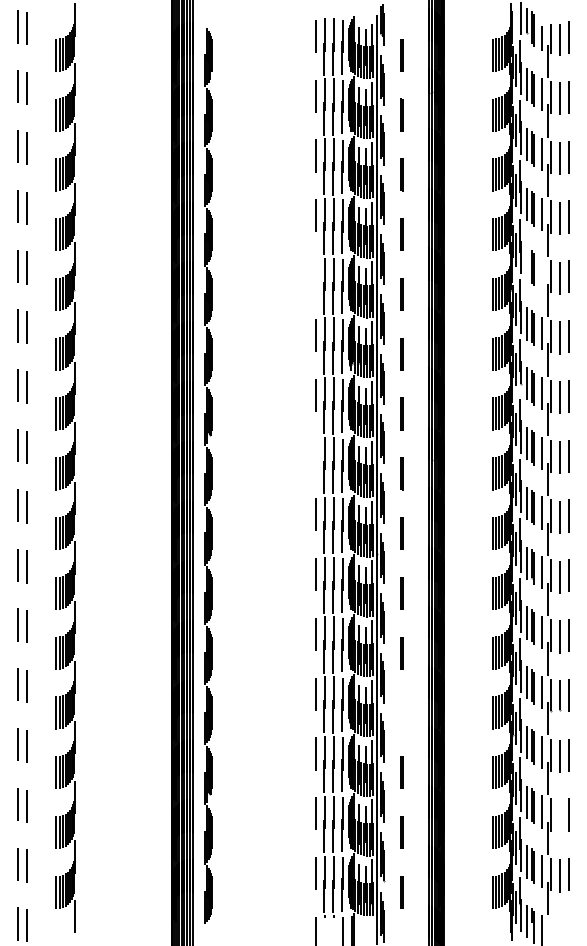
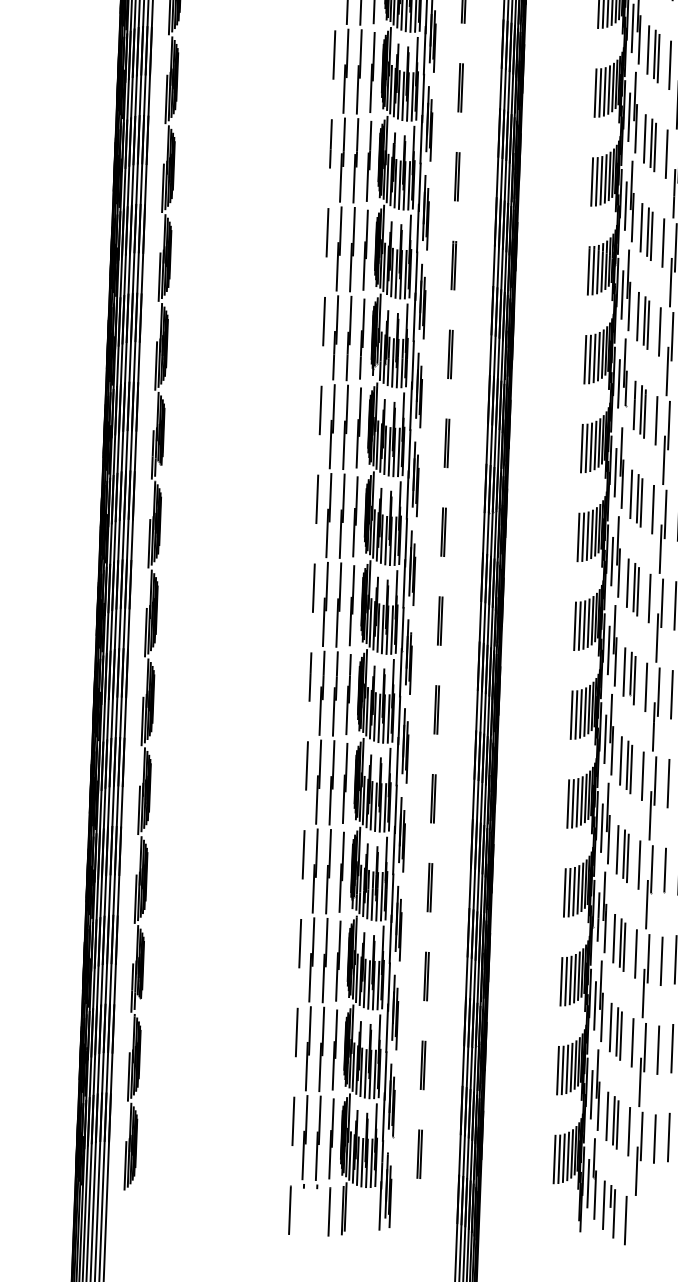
line: (527, 263) -> (641, 226), added
line: (542, 273) -> (663, 242), added
line: (316, 275) -> (327, 232), added
line: (316, 454) -> (317, 498), added
line: (401, 712) -> (428, 886), added
line: (559, 815) -> (657, 1048), added

